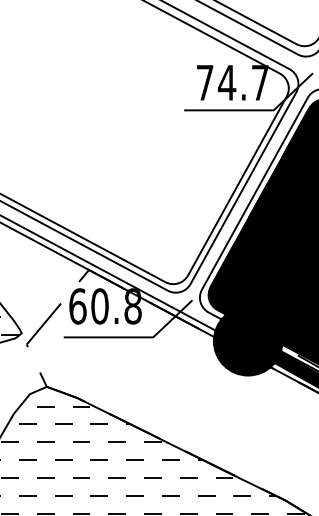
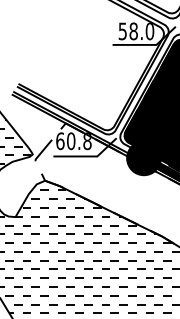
text: (232, 82) -> (136, 31), 74.7 -> 58.0

